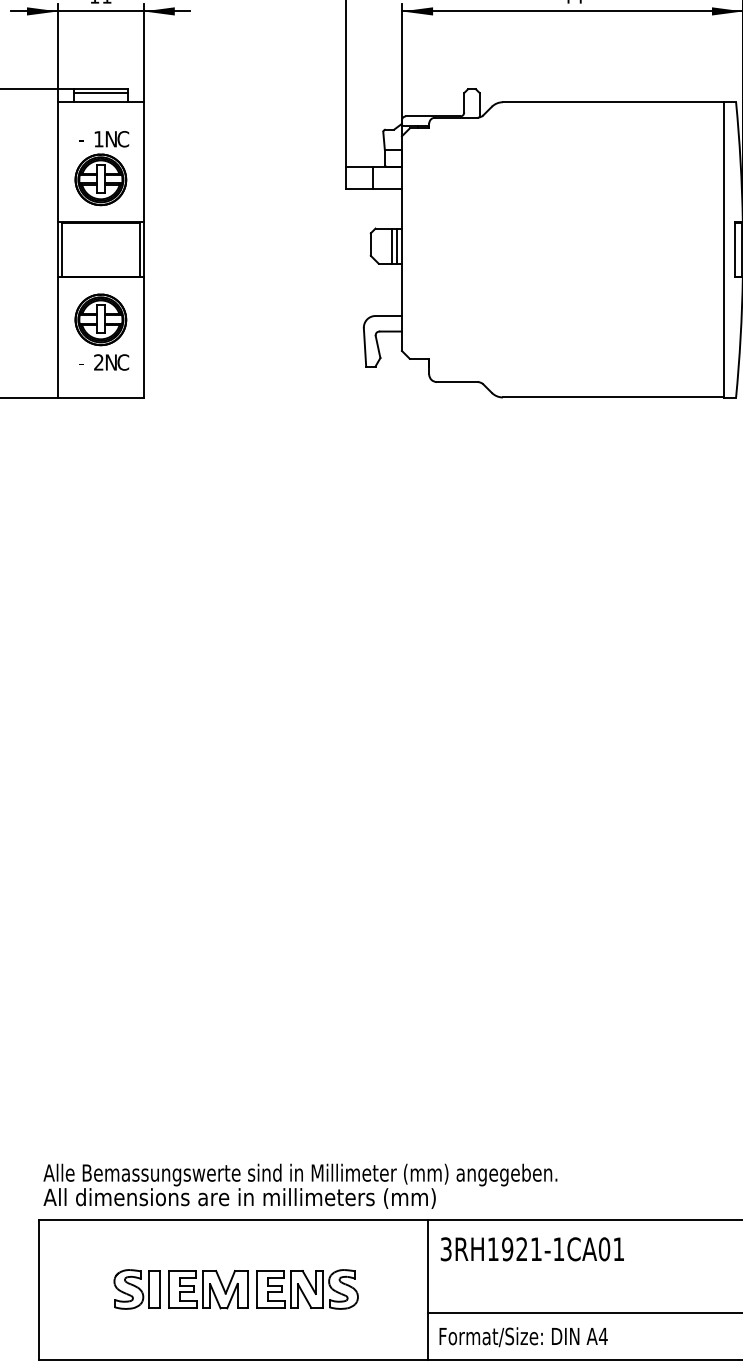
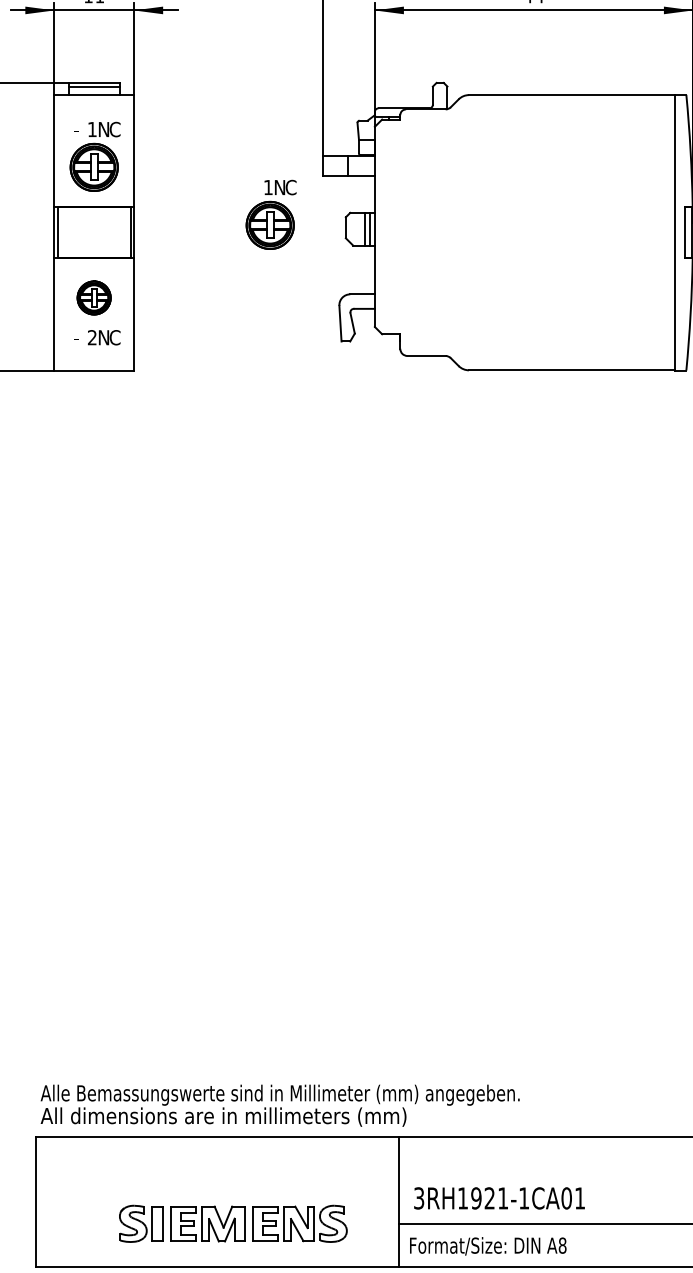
part: (289, 230) -> (270, 214), added
part: (100, 319) -> (93, 297), size x0.7
text: (532, 1249) -> (499, 1198), moved
part: (236, 1289) -> (233, 1223), moved
text: (603, 1336) -> (562, 1245), A4 -> A8

